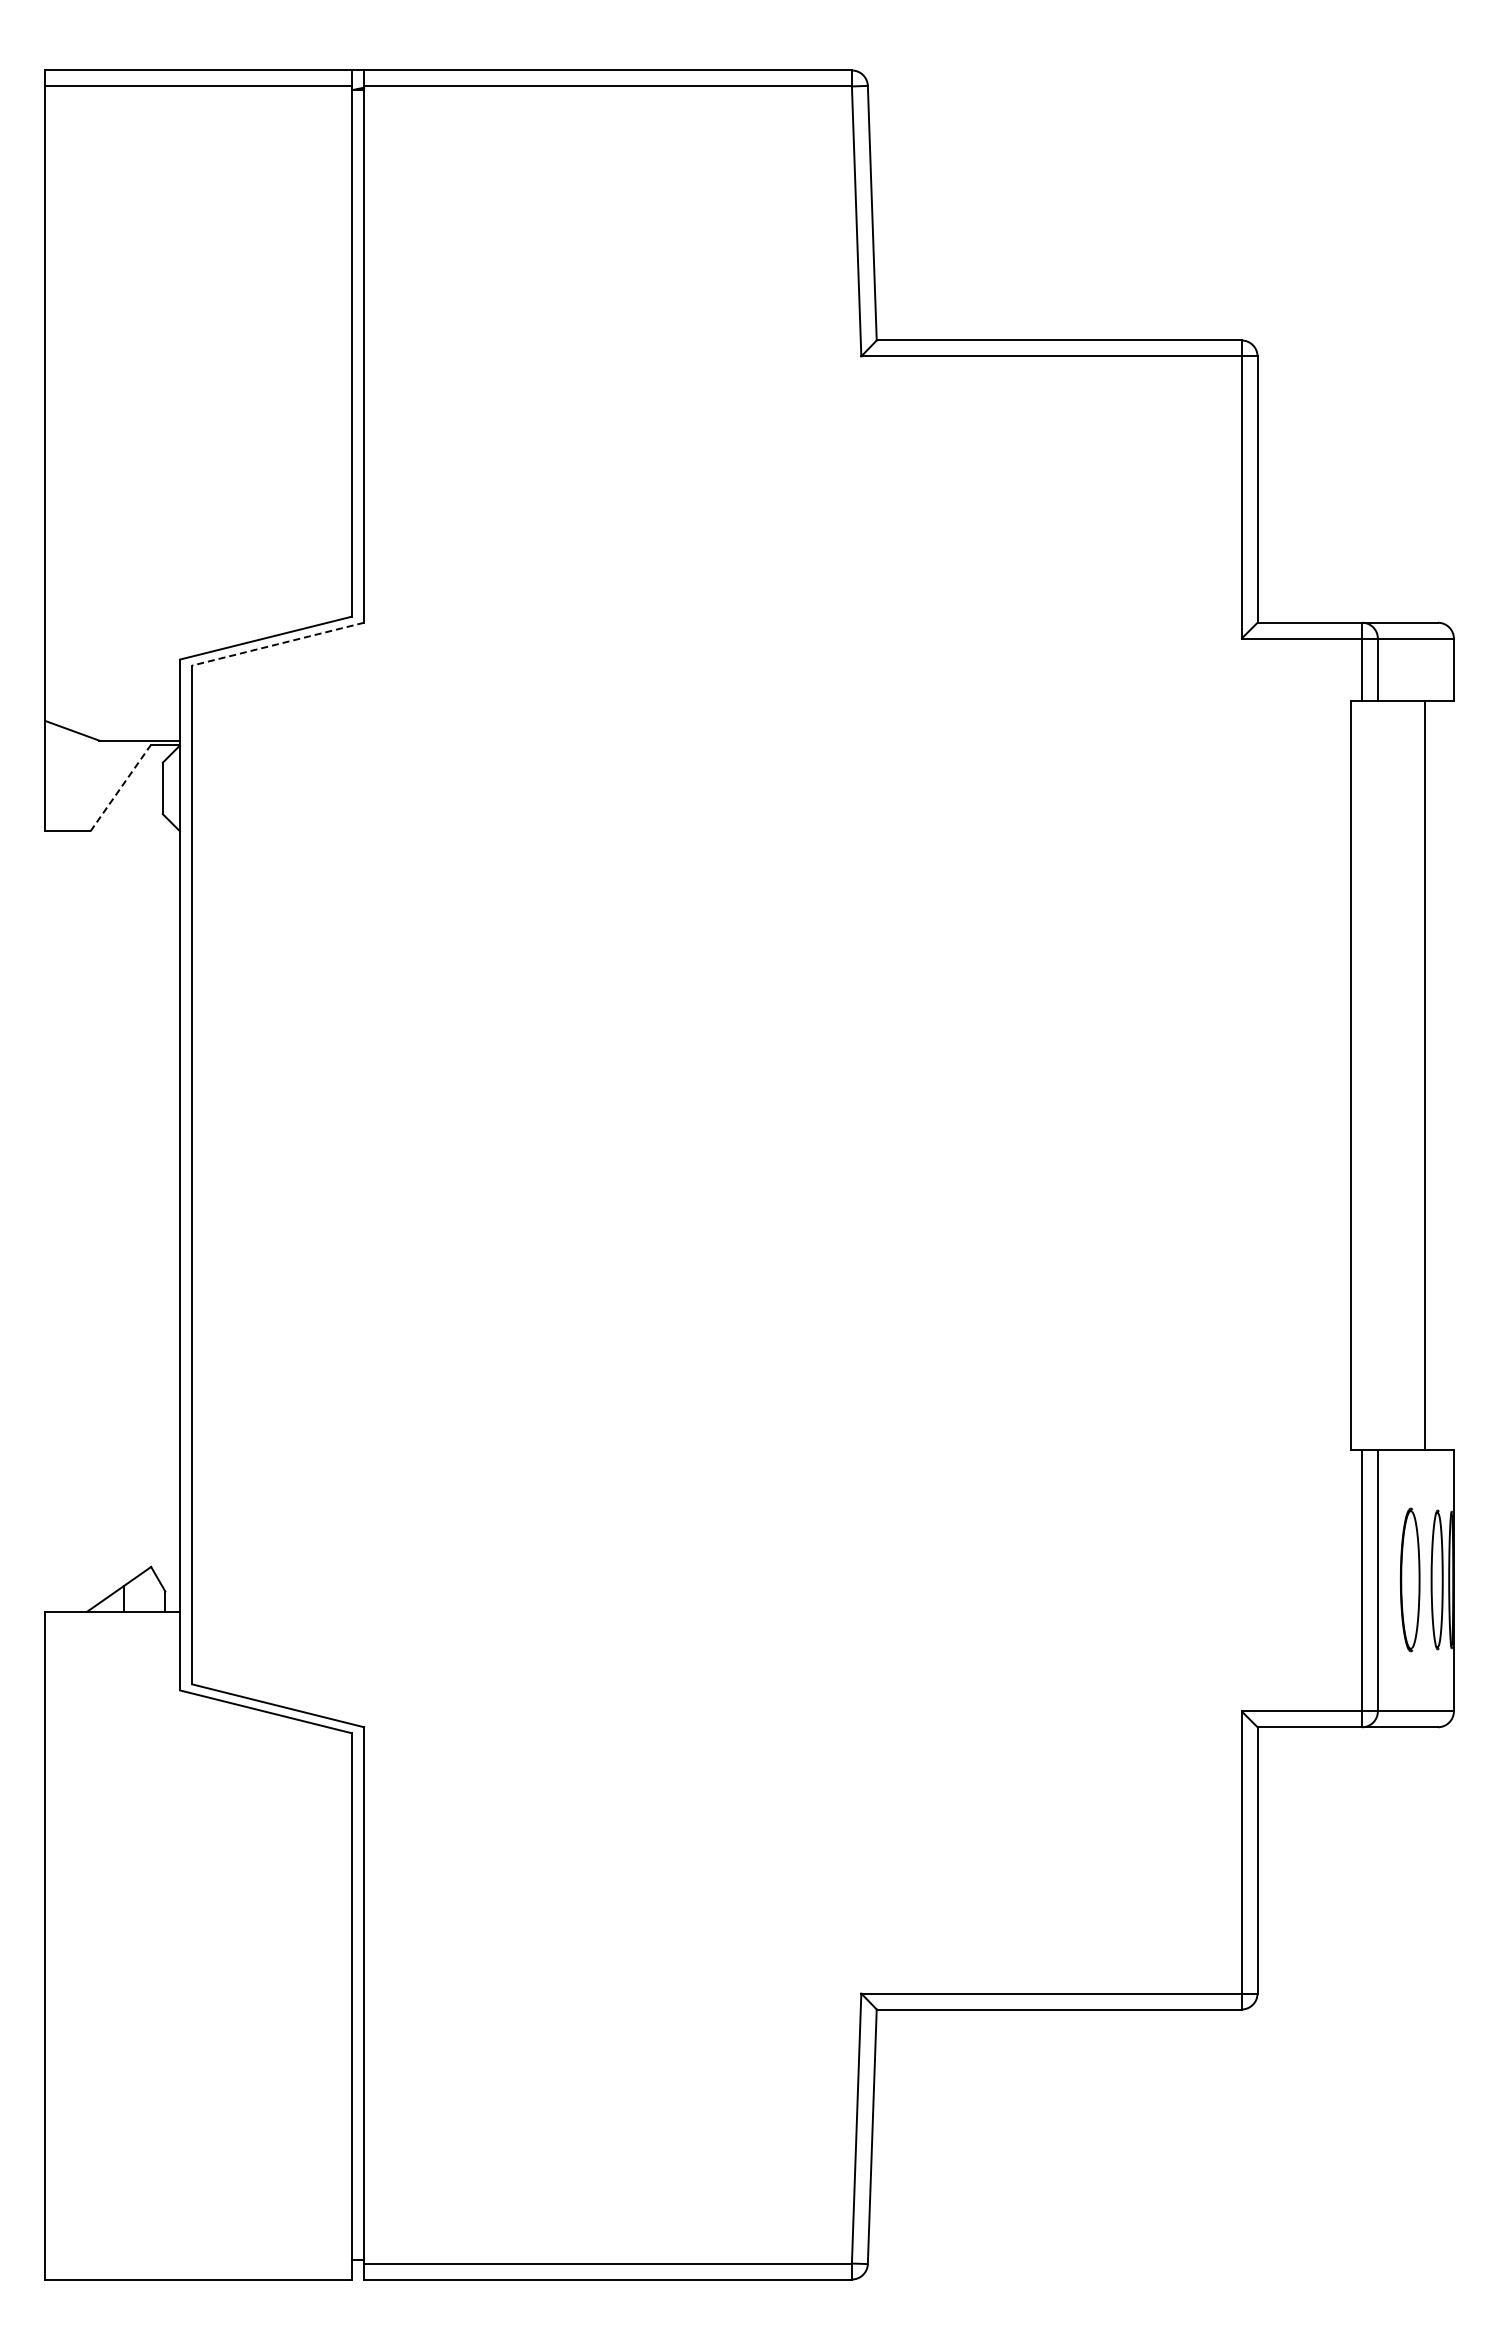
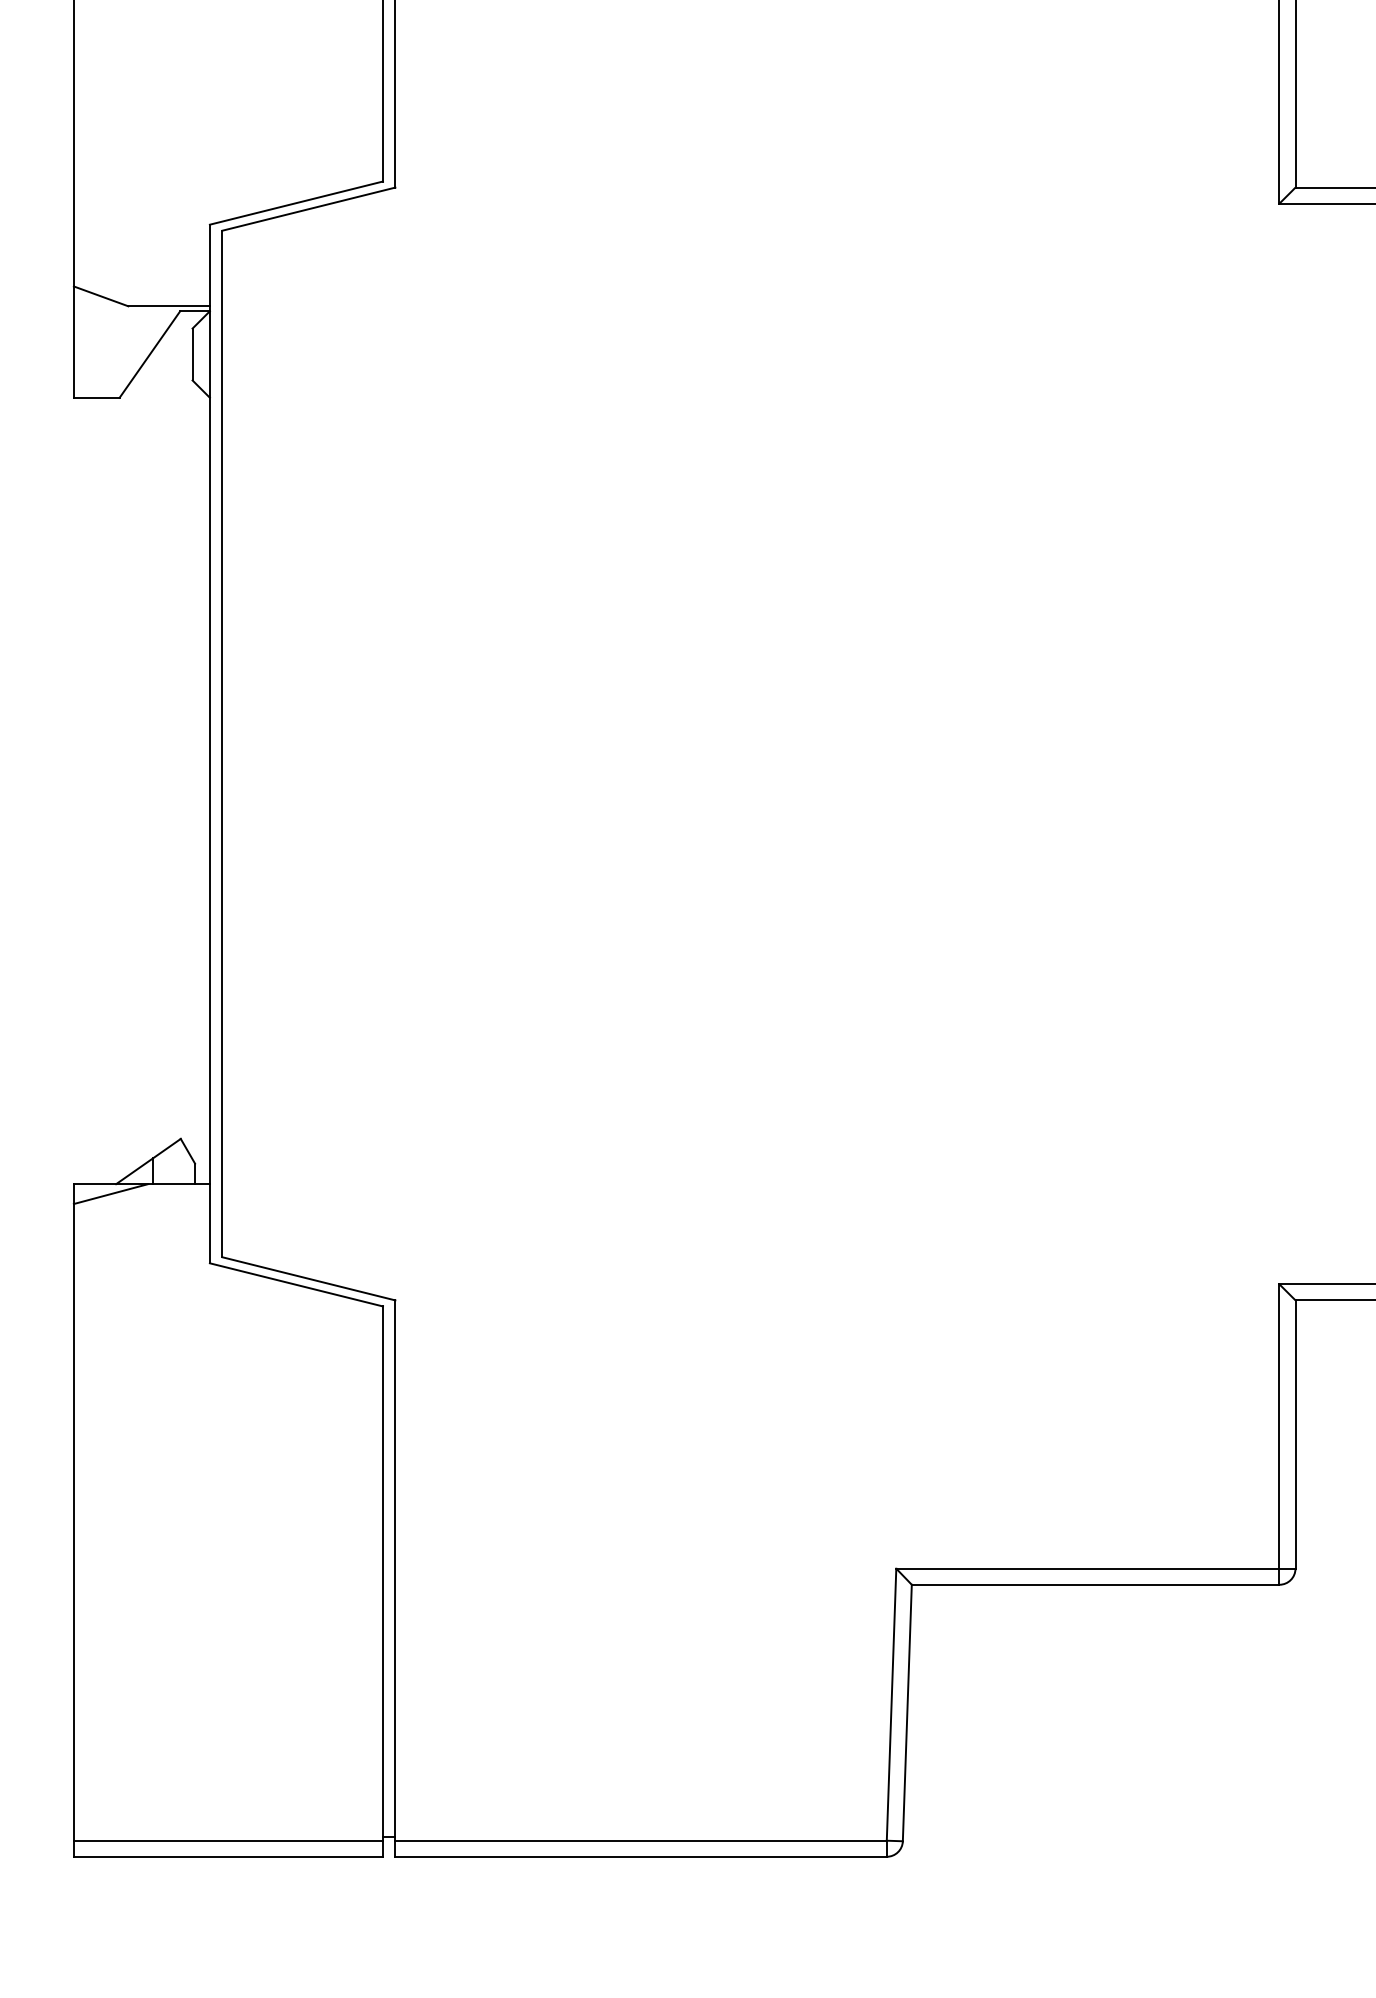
line: (278, 644) -> (309, 209), dashed -> solid
line: (120, 788) -> (149, 354), dashed -> solid
line: (81, 1621) -> (110, 1193), added
line: (198, 2263) -> (228, 1840), added

